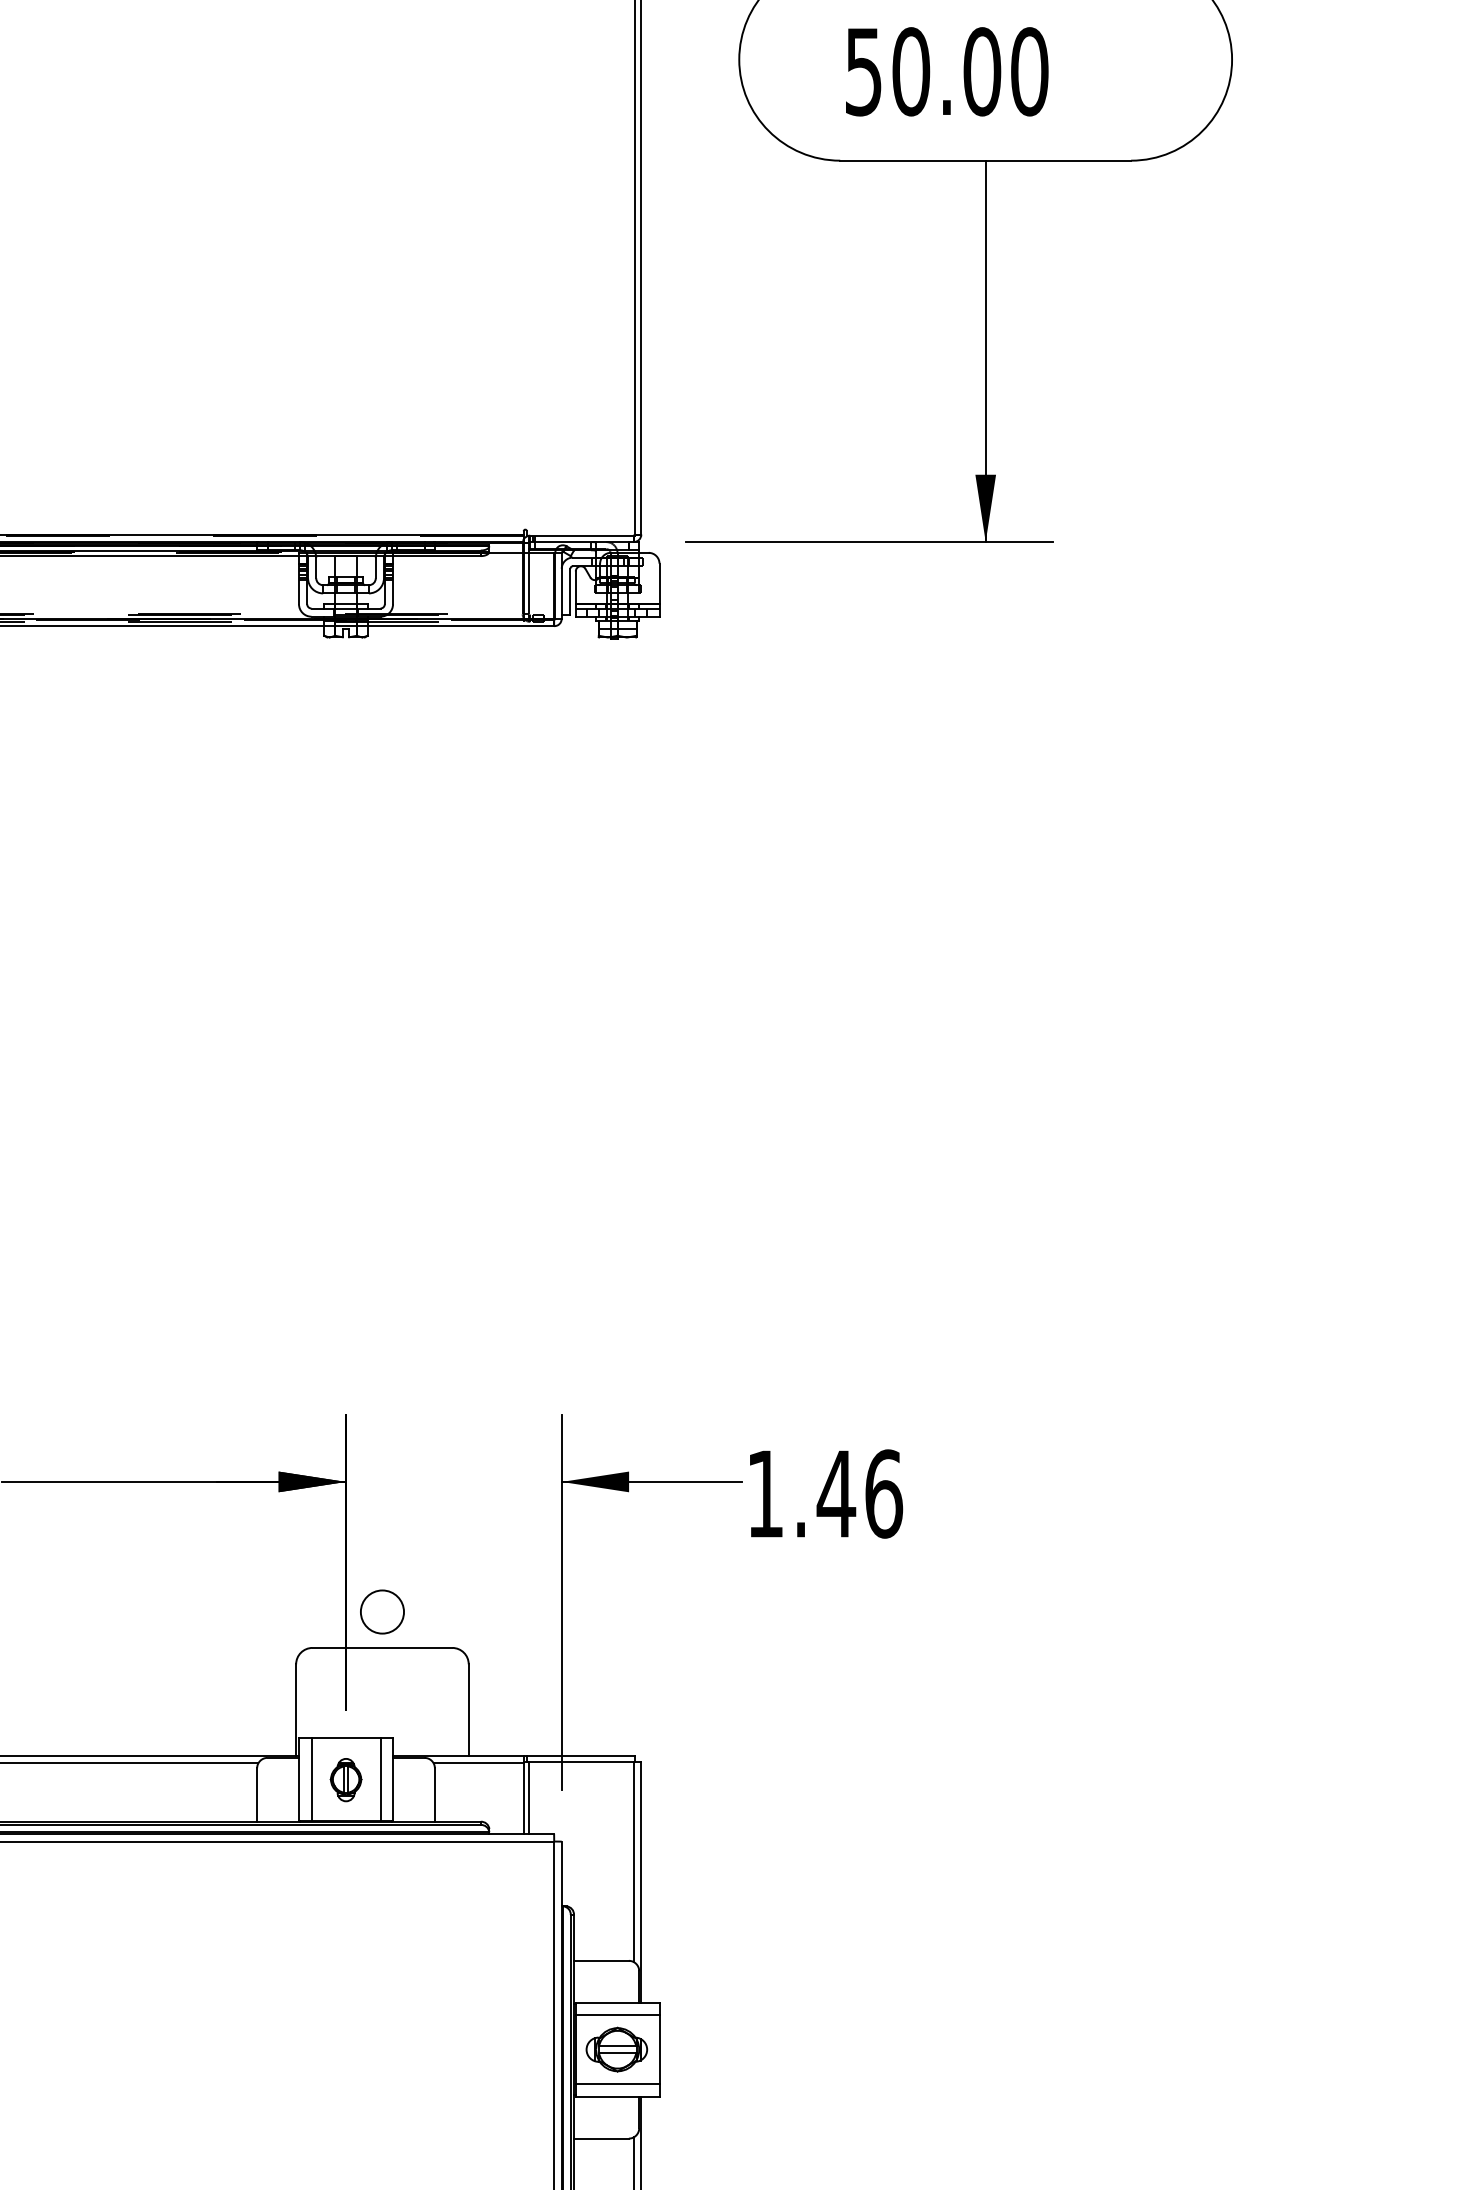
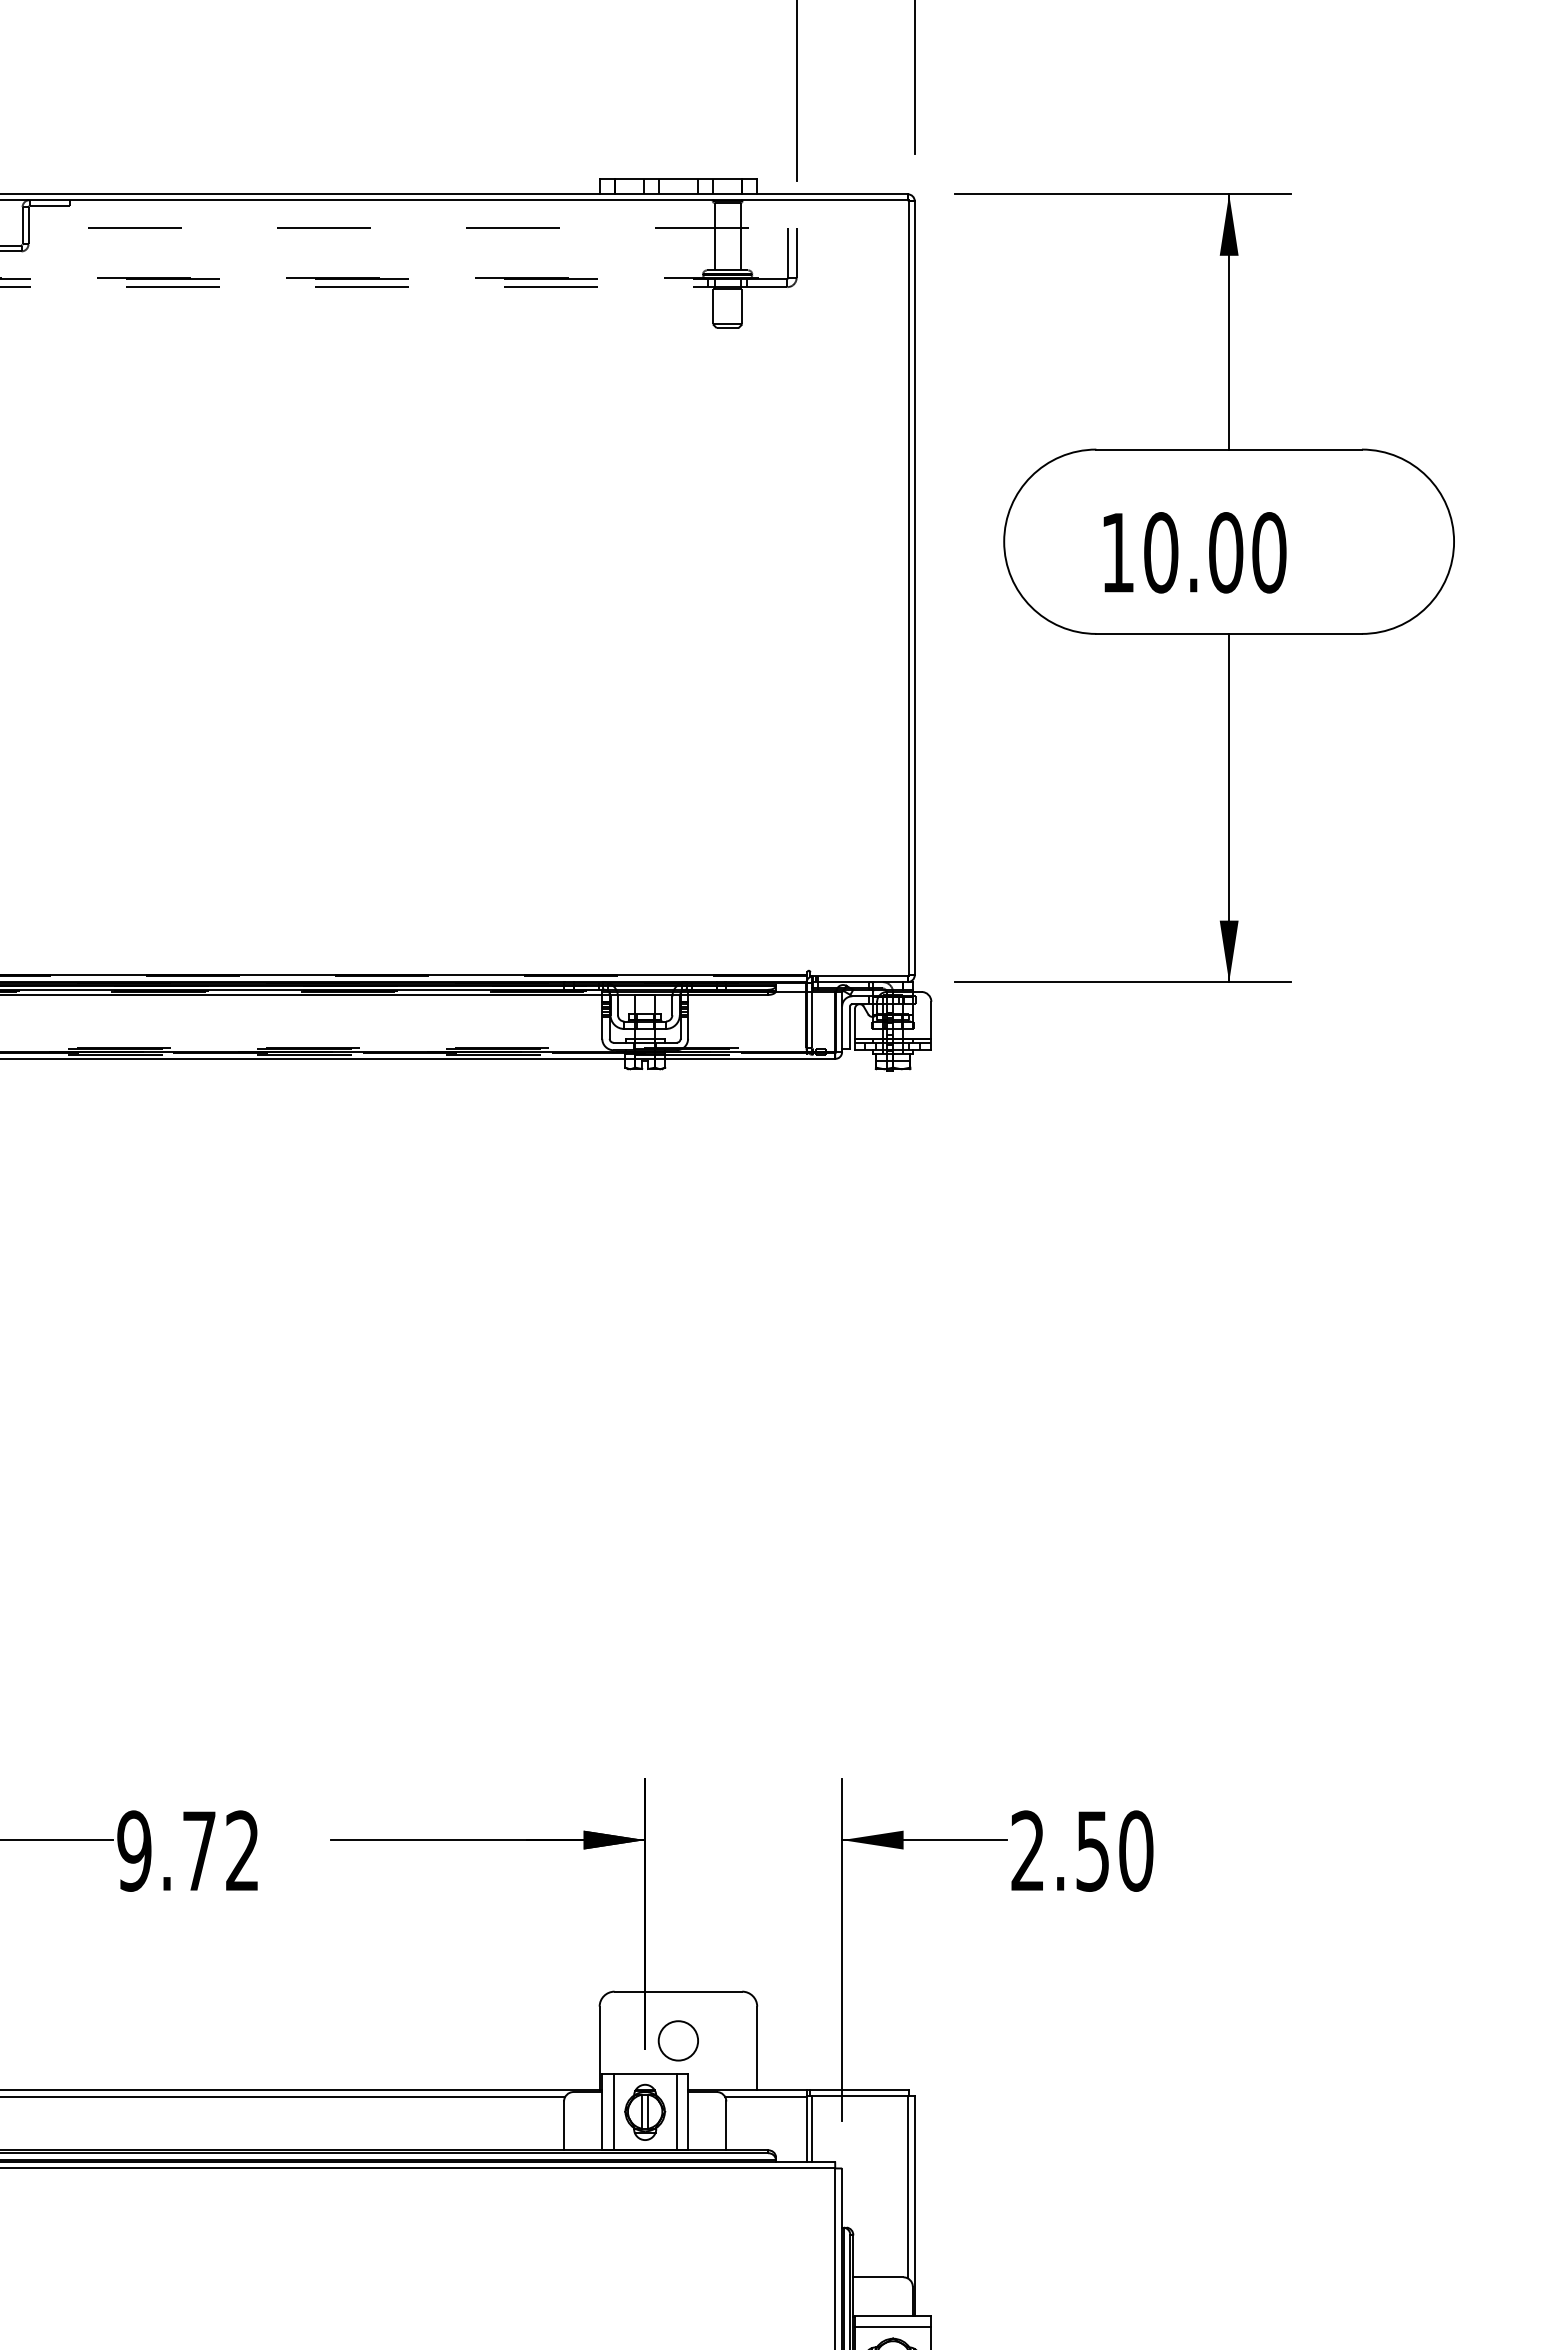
text: (863, 72) -> (1117, 553), 50.00 -> 10.00
text: (825, 1493) -> (1082, 1850), 1.46 -> 2.50
circle: (381, 1611) -> (677, 2040), moved
part: (346, 1779) -> (645, 2111), size x1.43

